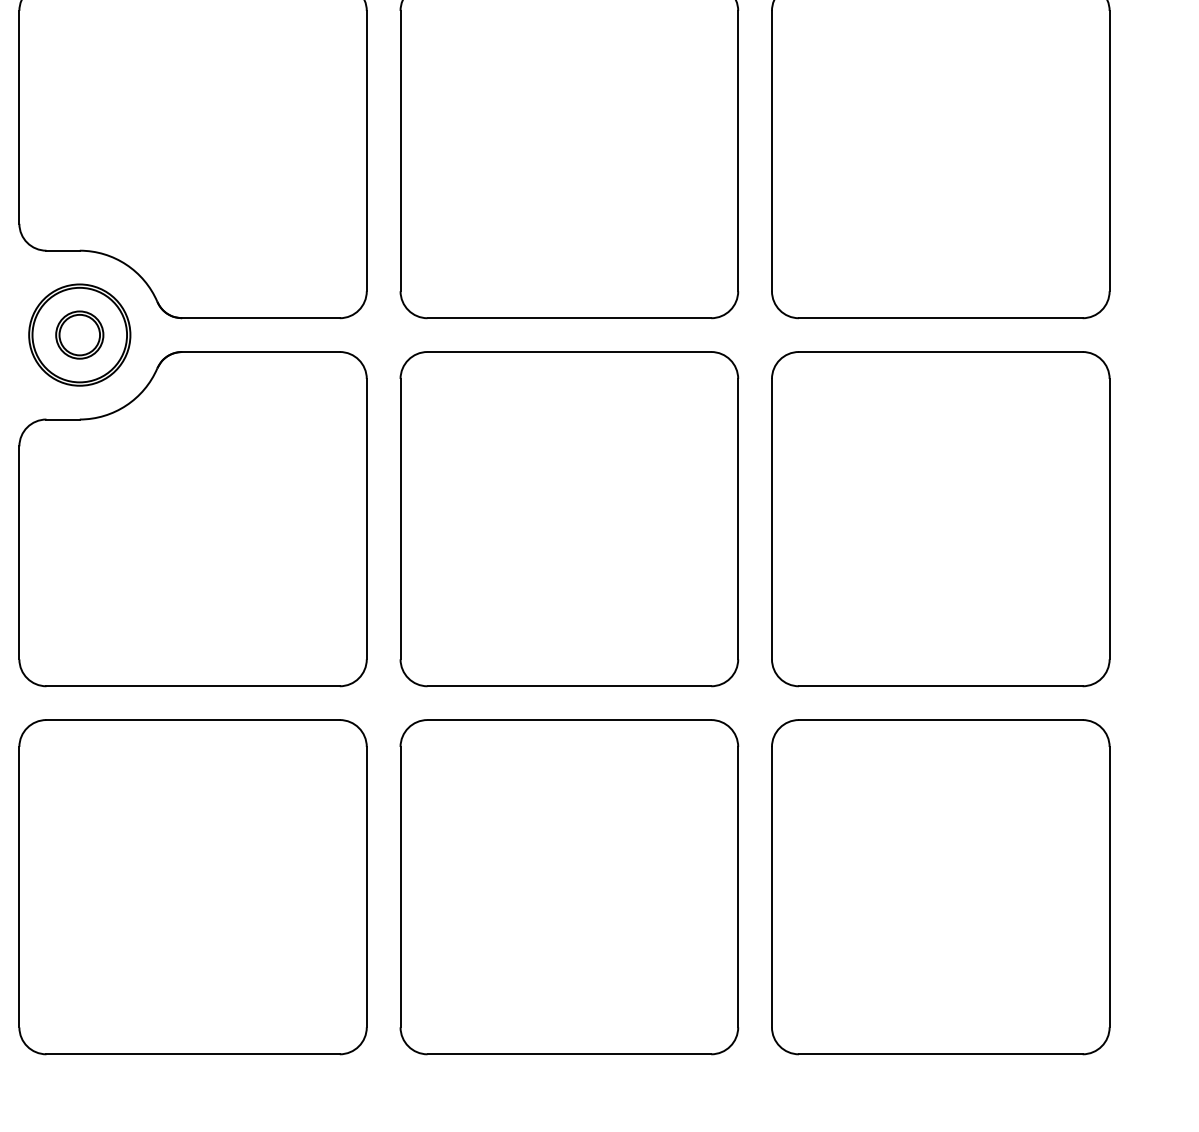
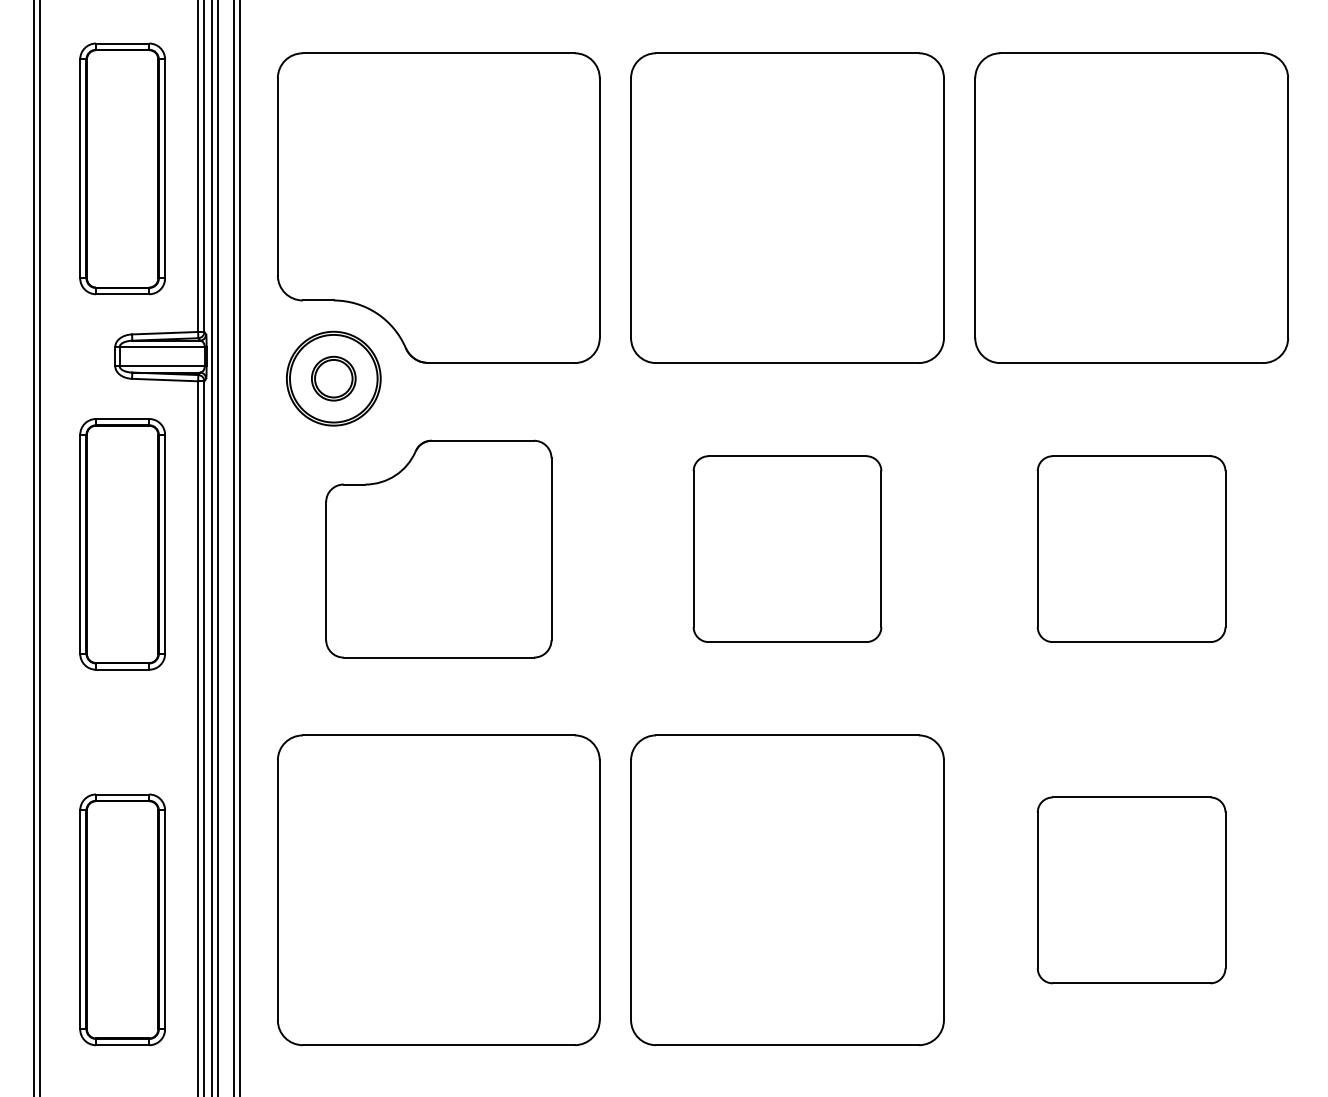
part: (192, 518) -> (438, 548), size x0.7
part: (569, 518) -> (787, 548), size x0.6
part: (940, 518) -> (1131, 548), size x0.6
part: (940, 887) -> (1131, 890), size x0.6

